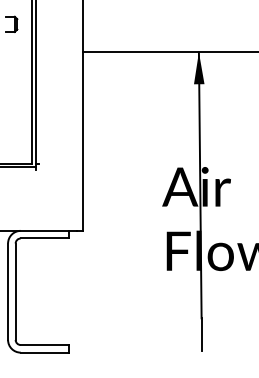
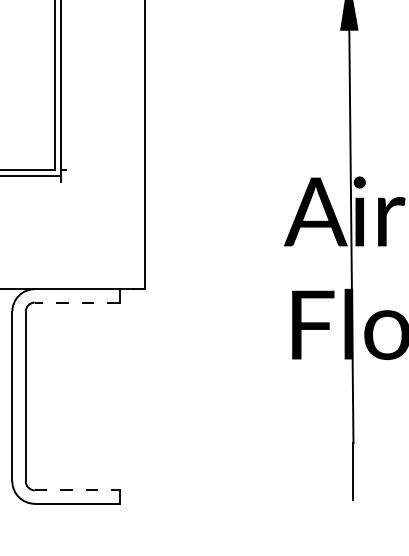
line: (44, 238) -> (76, 302), solid -> dashed
line: (45, 345) -> (78, 491), solid -> dashed

